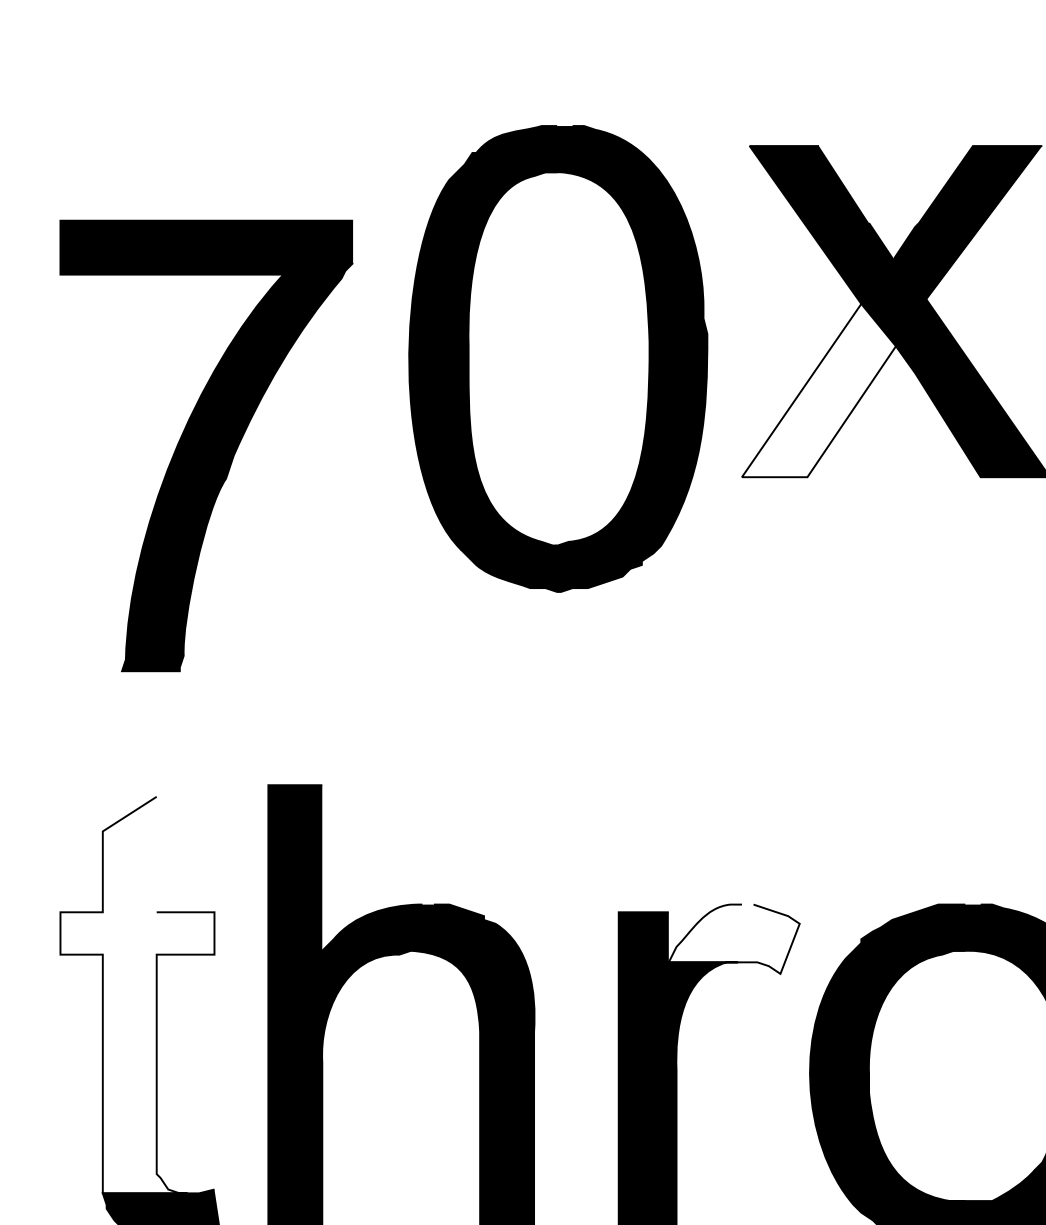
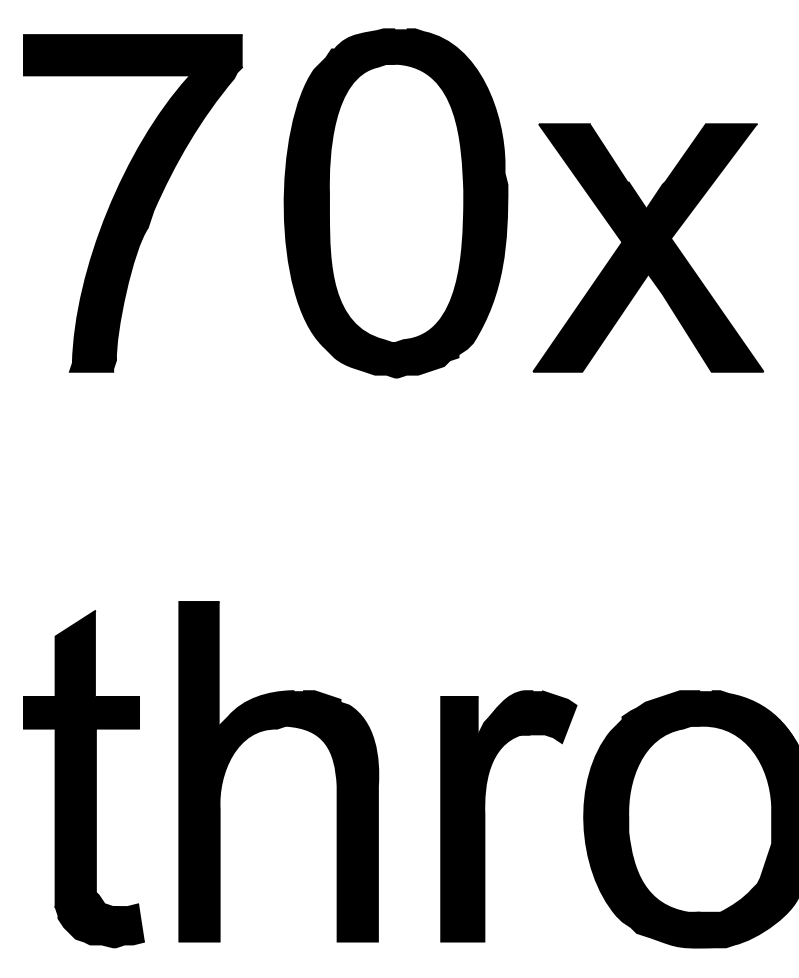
part: (557, 359) -> (395, 203), moved
fill: (818, 389) -> (590, 306), added
part: (207, 446) -> (133, 203), moved
fill: (734, 939) -> (527, 717), added
fill: (137, 994) -> (81, 758), added

